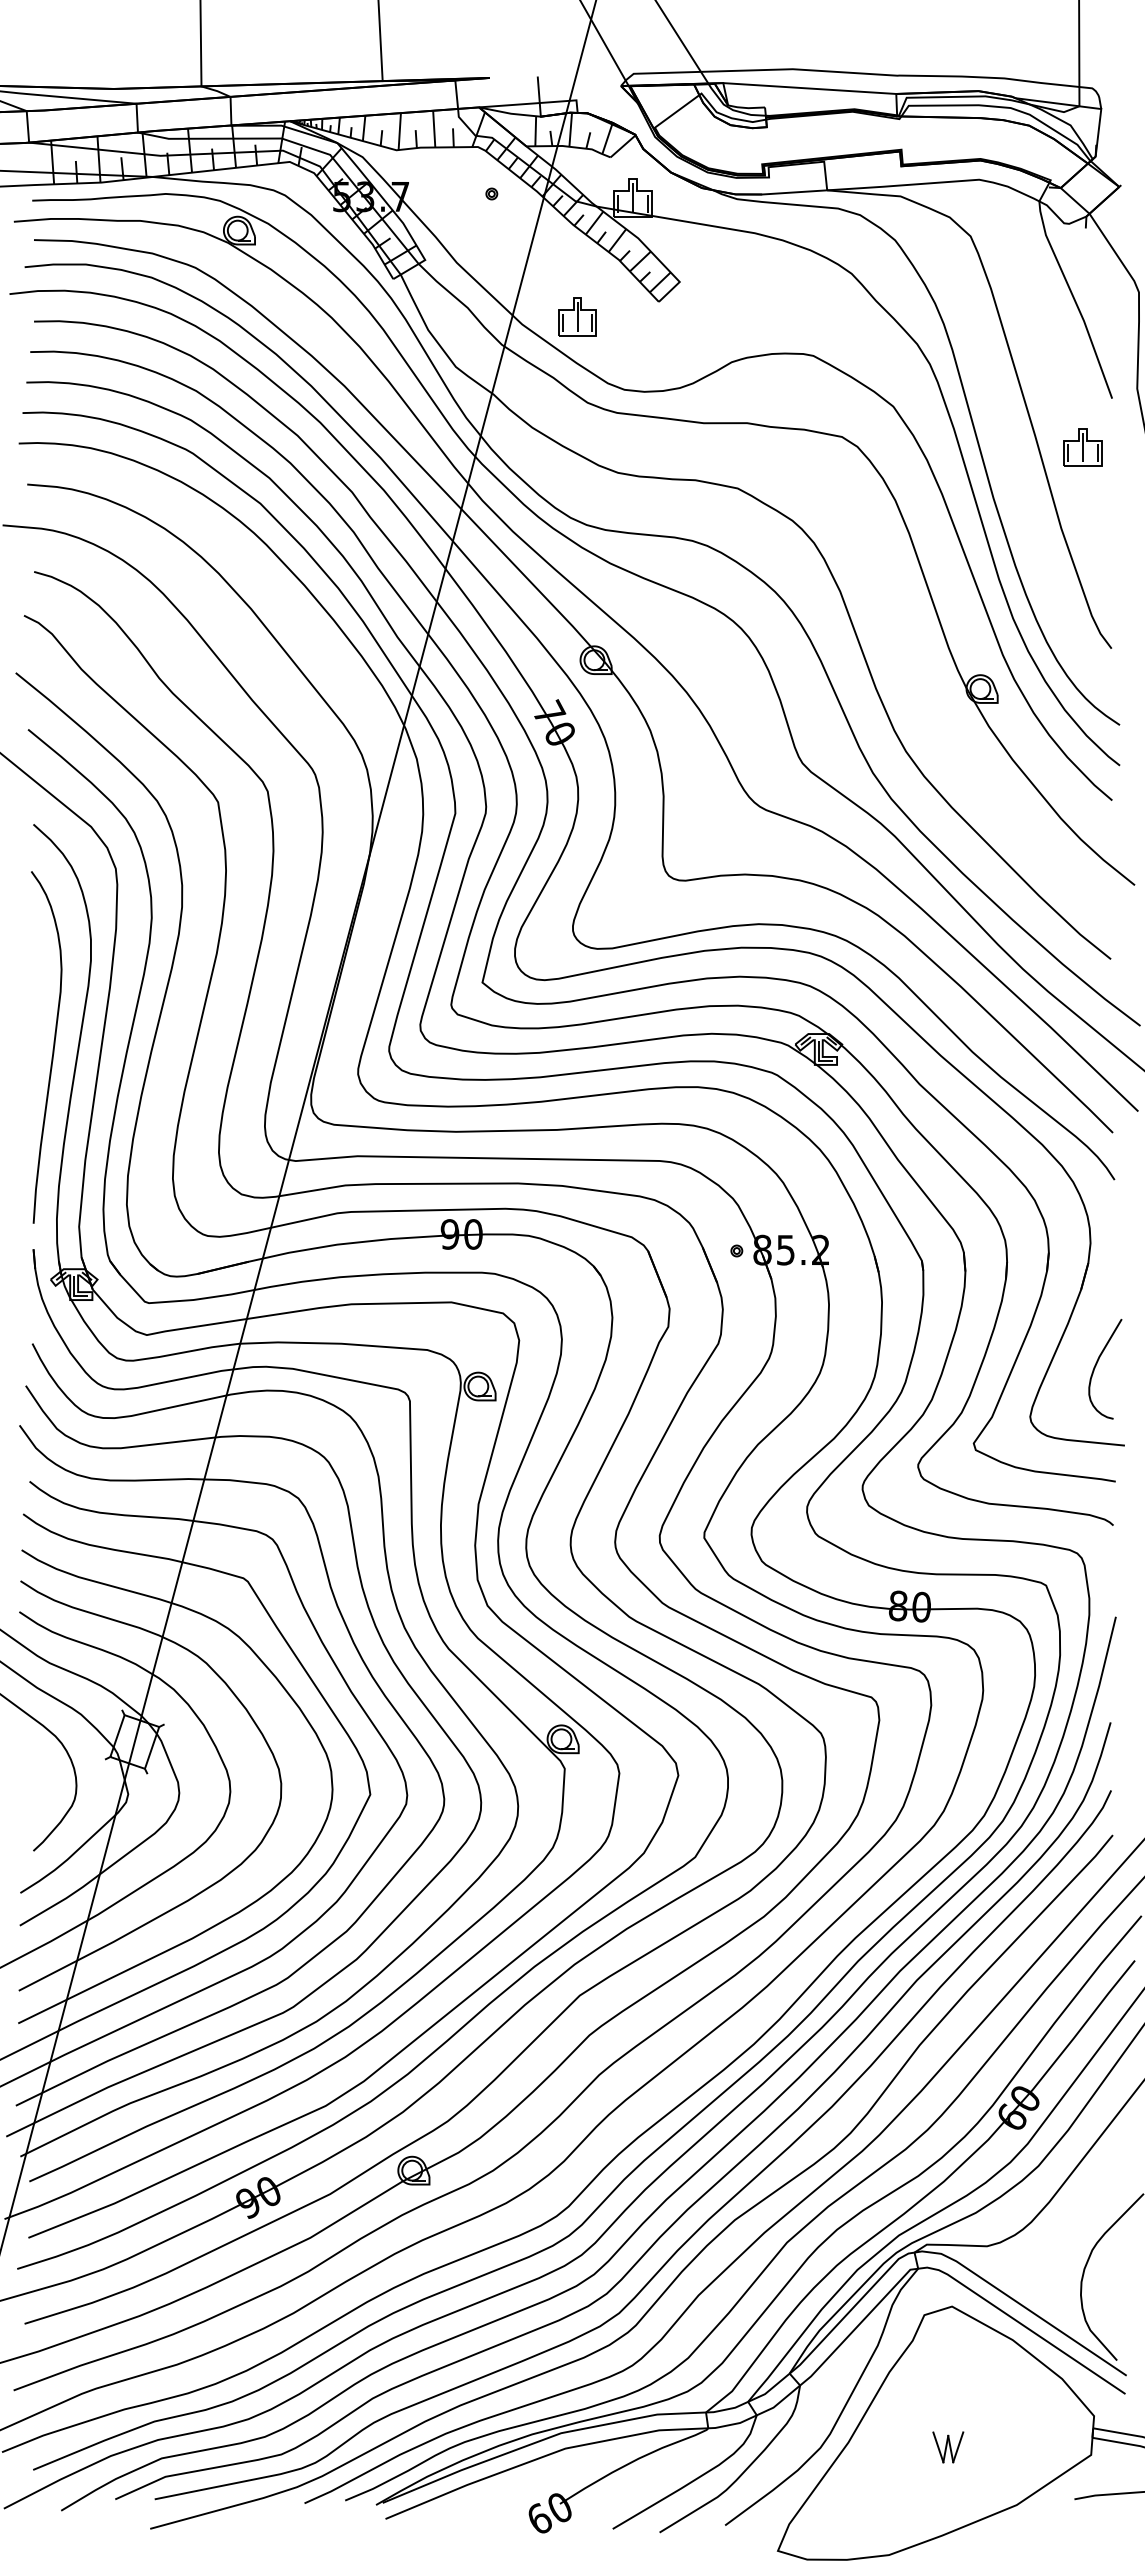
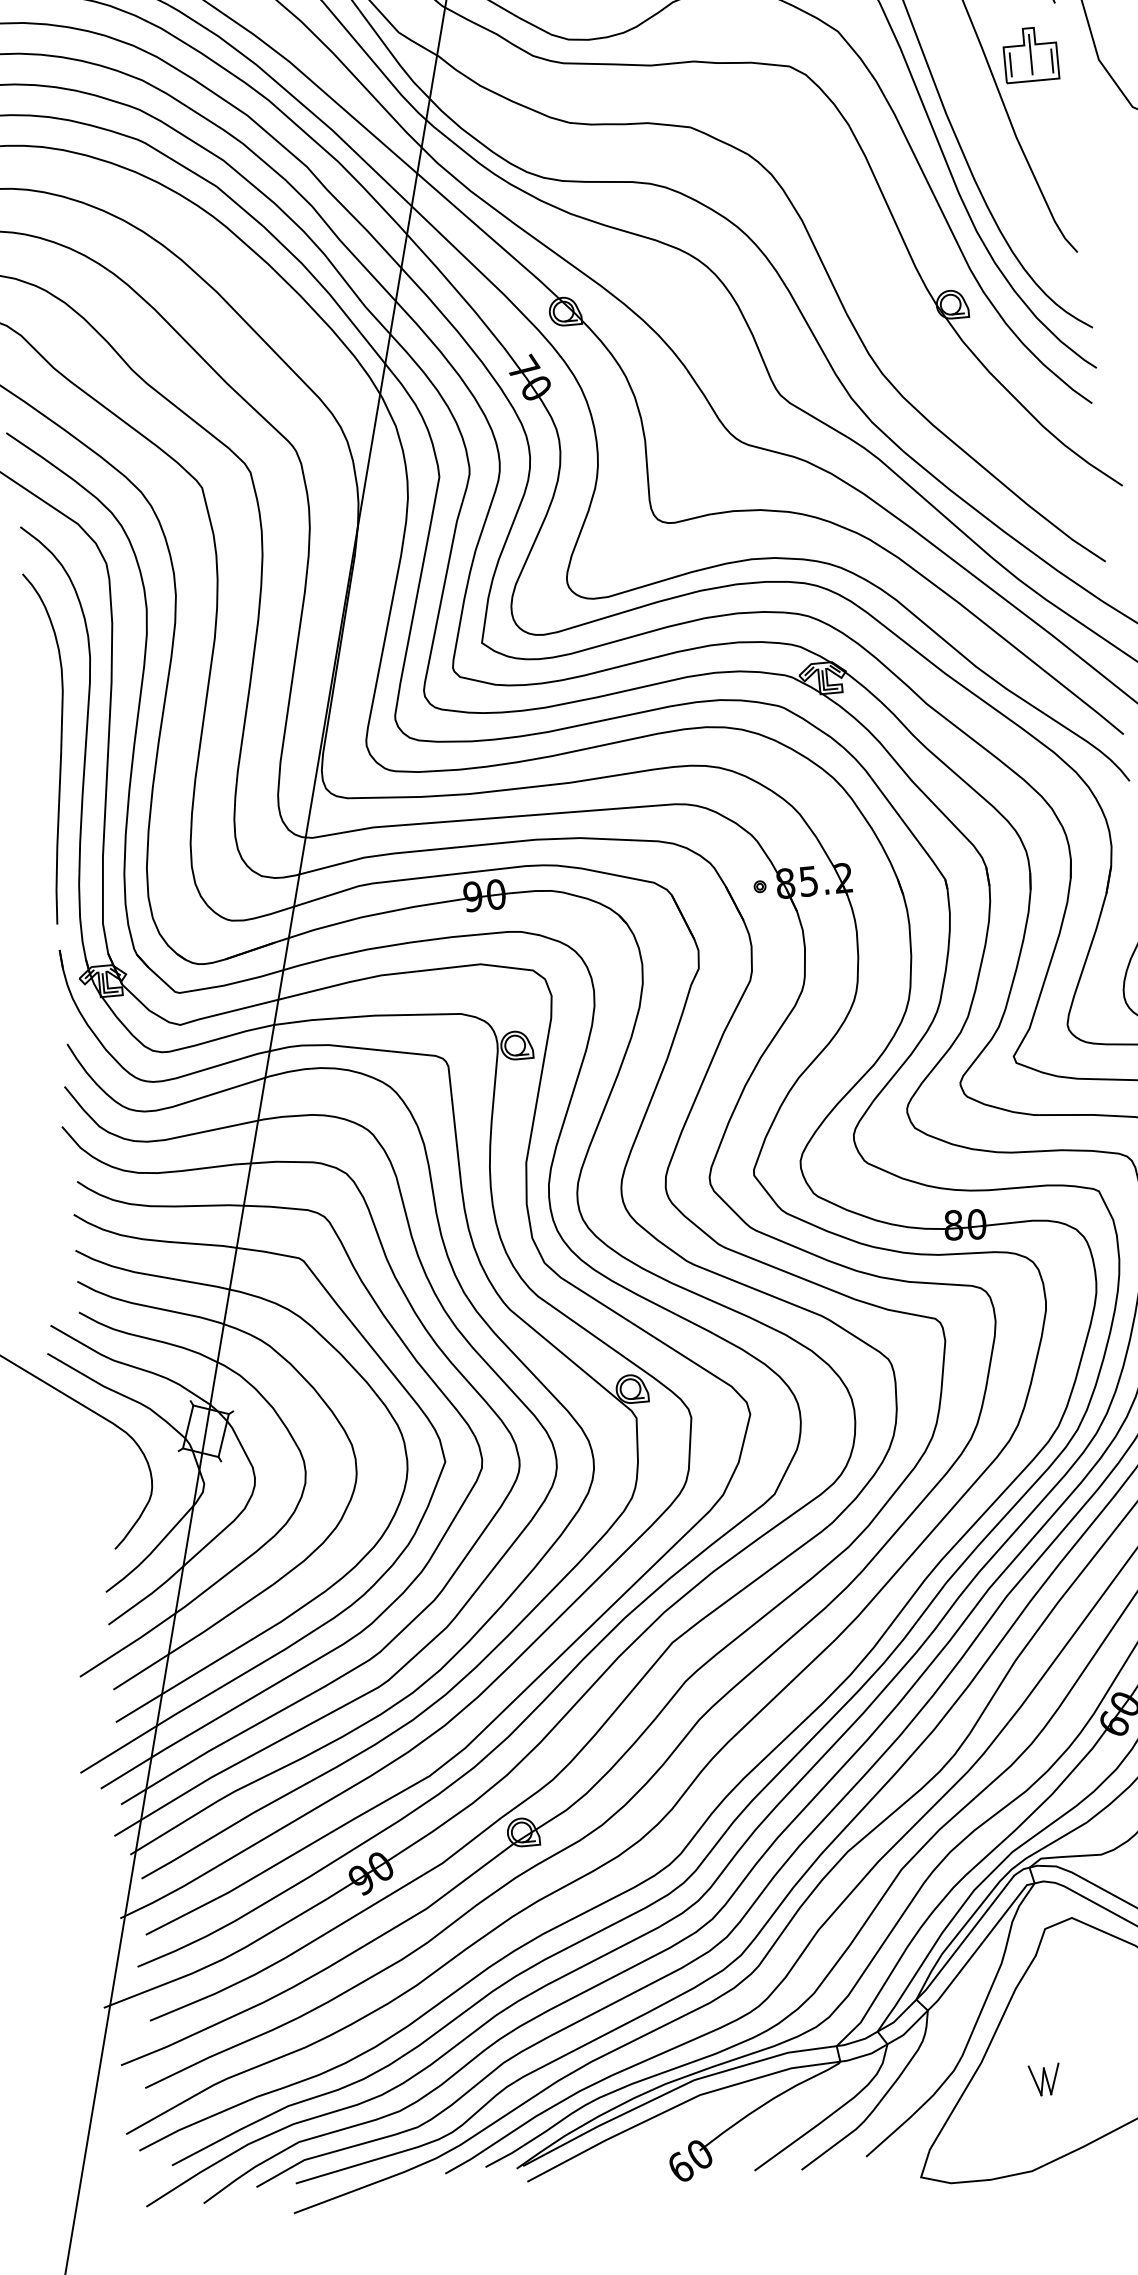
part: (1082, 447) -> (1030, 54), size x1.4
part: (948, 2447) -> (1045, 2080), moved

